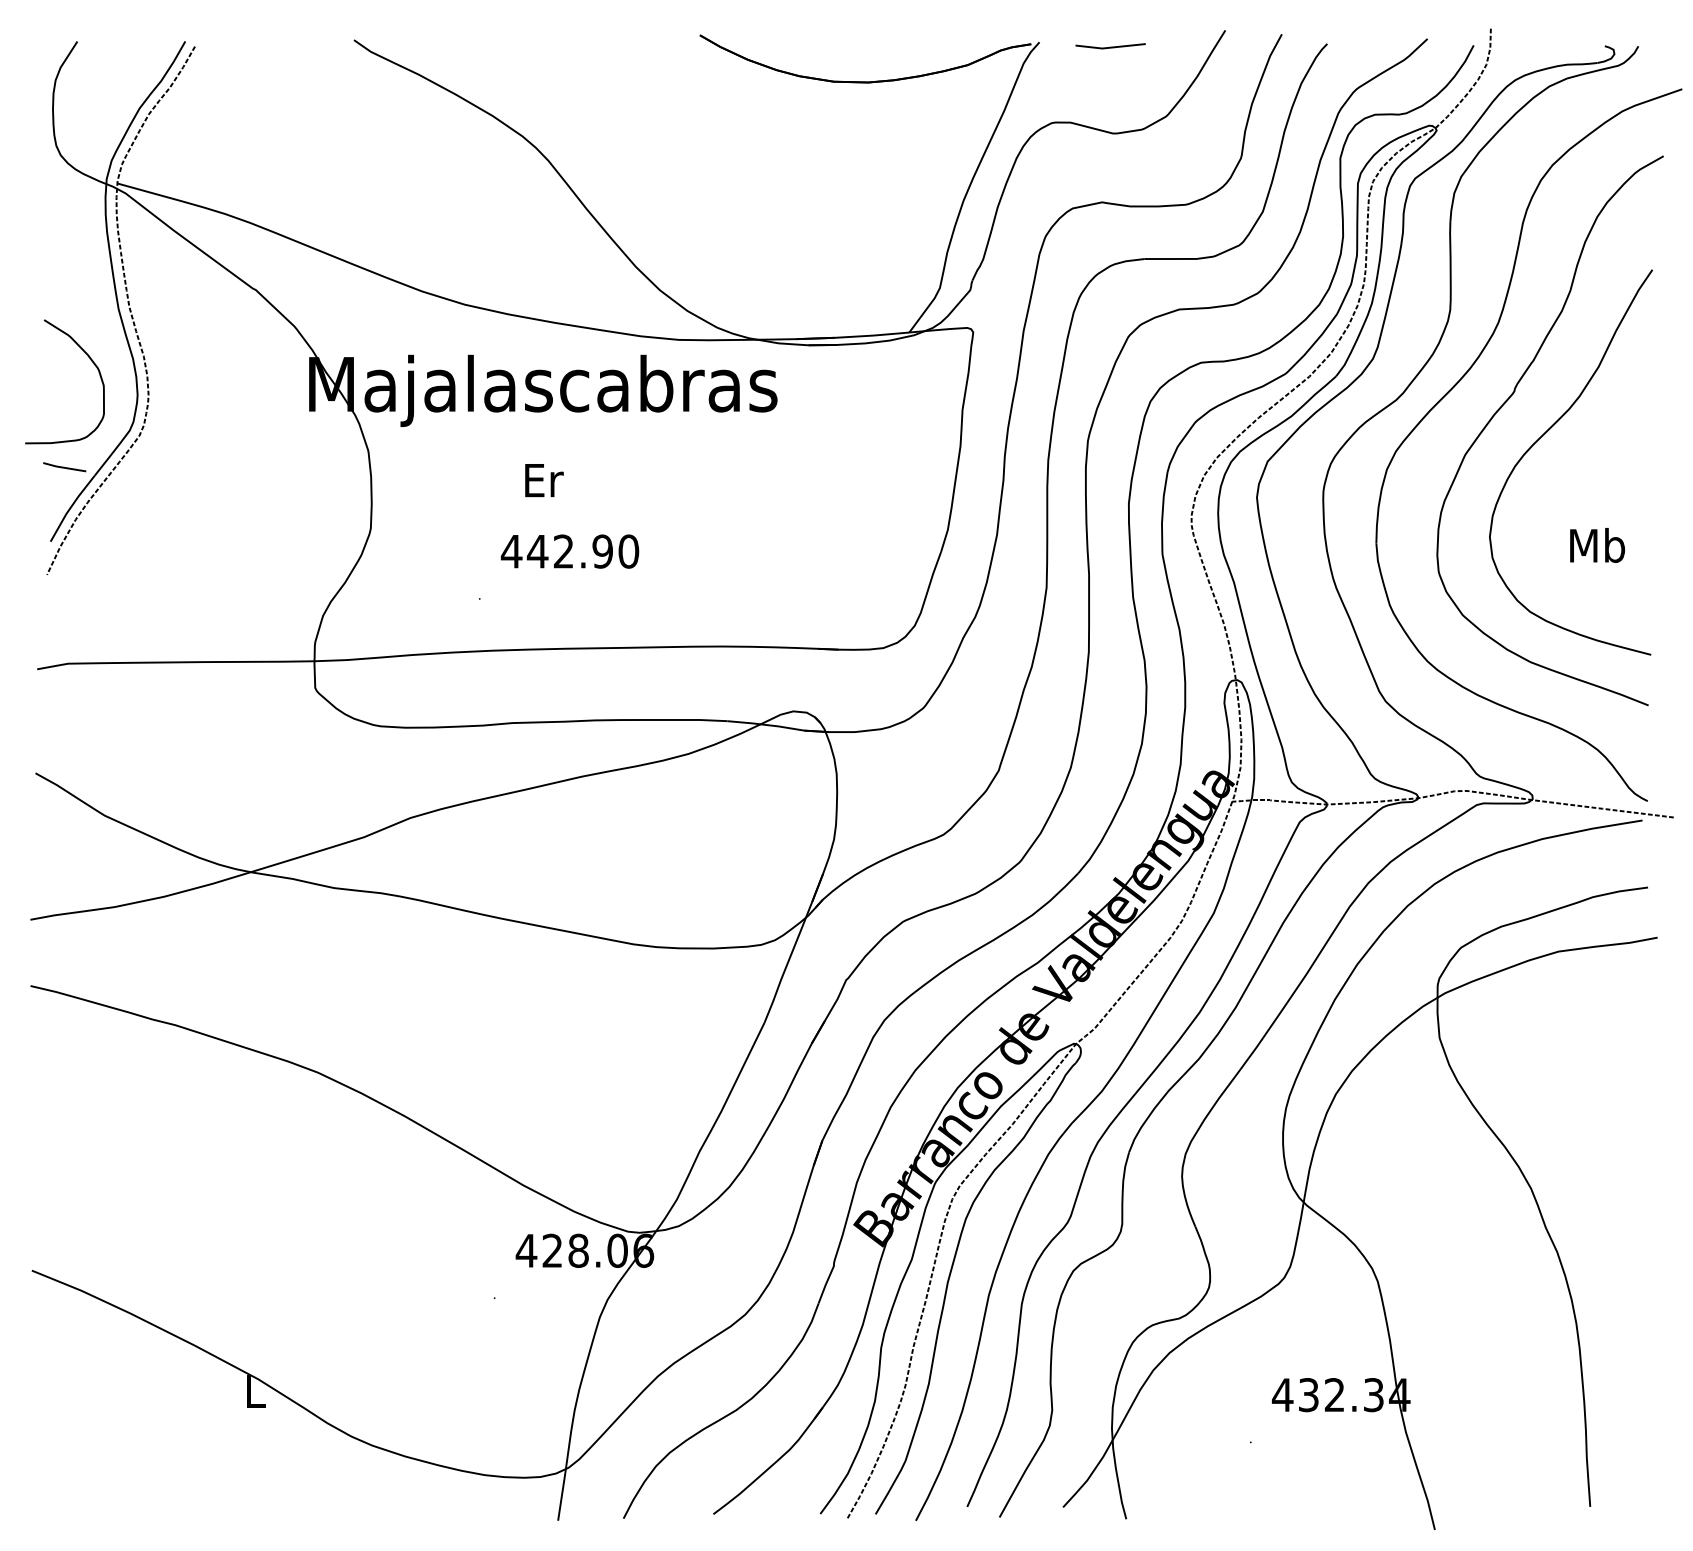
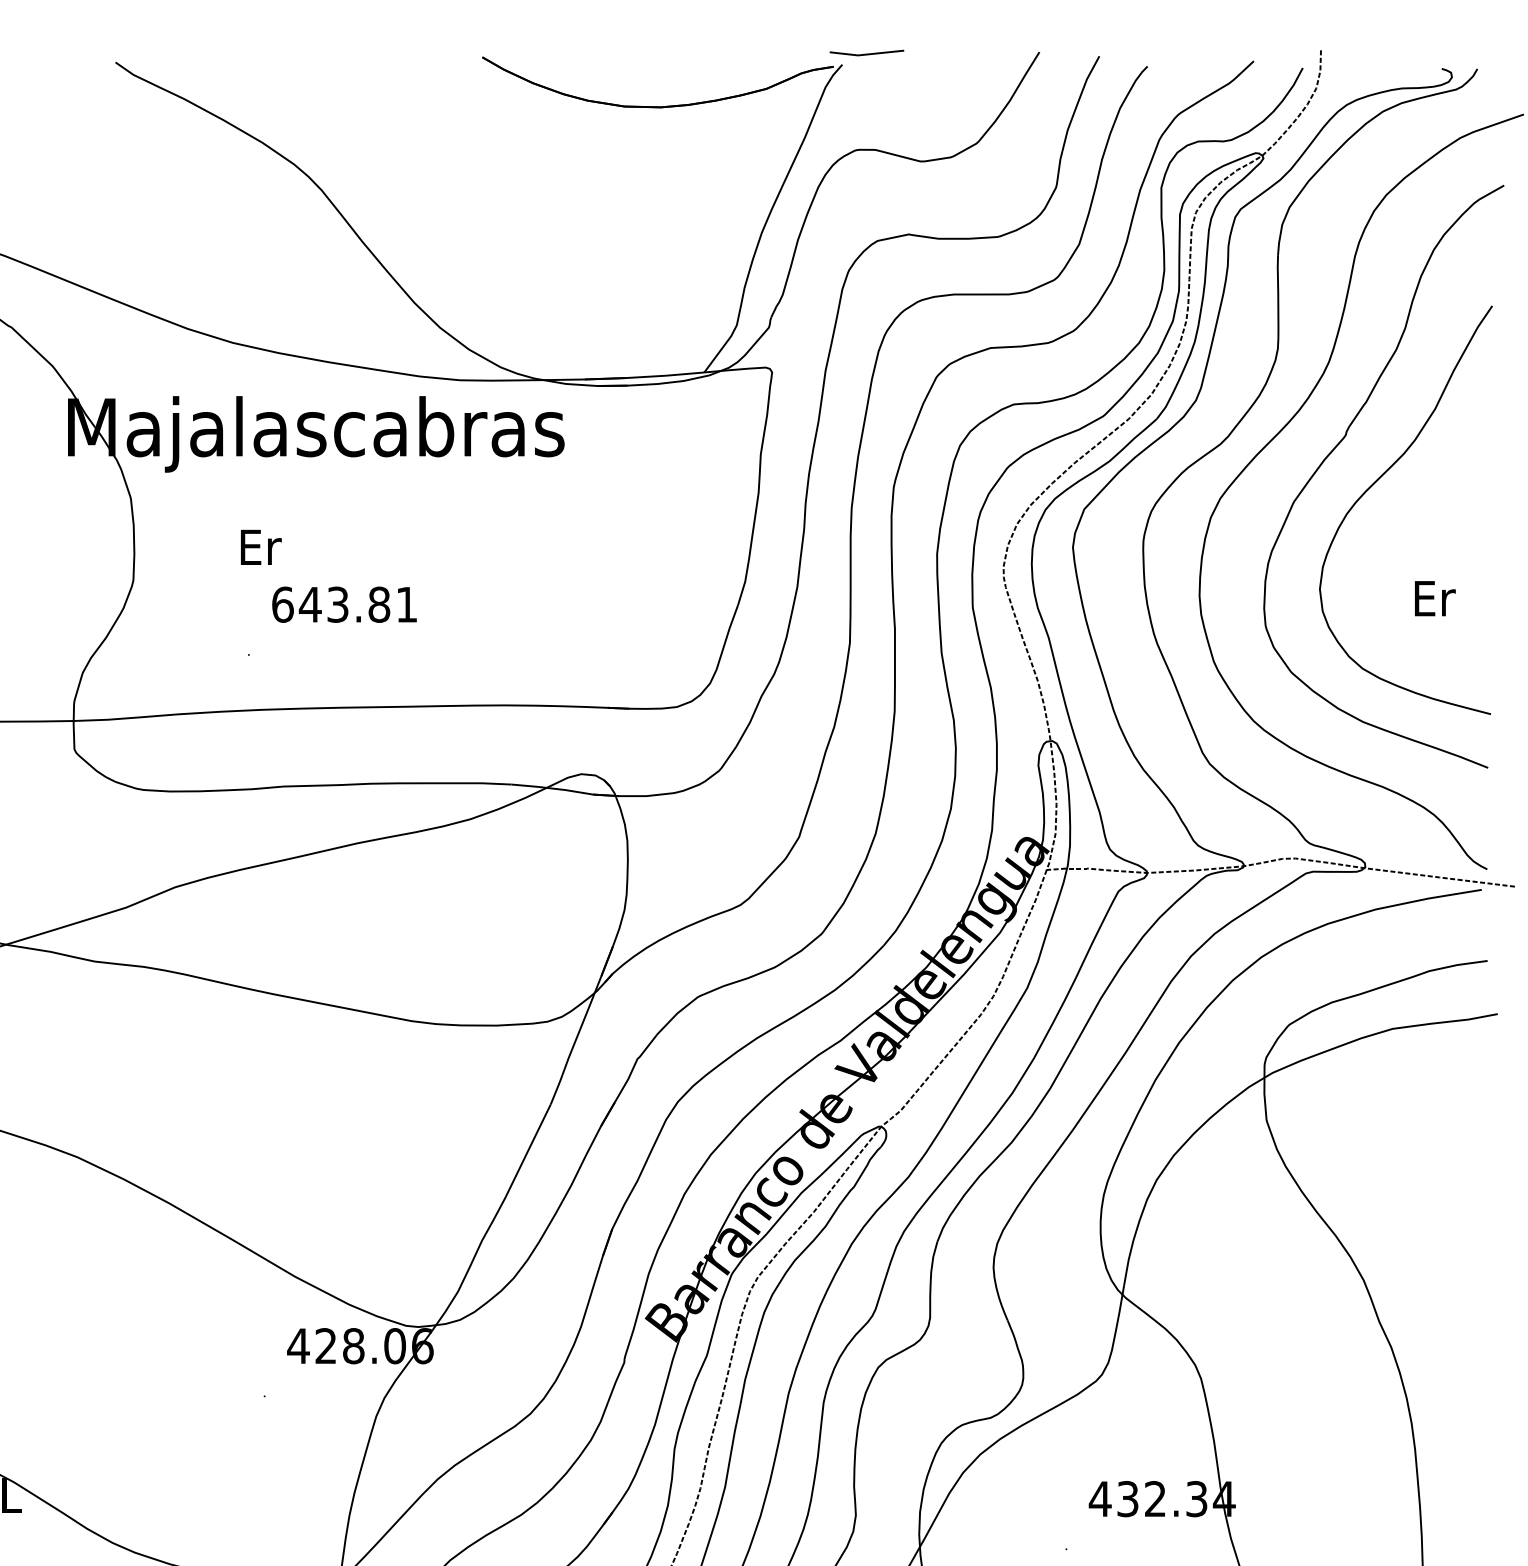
line: (1110, 46) -> (866, 53), moved
text: (544, 480) -> (261, 547), moved
text: (1597, 545) -> (1434, 598), Mb -> Er
text: (569, 551) -> (344, 604), 442.90 -> 643.81

